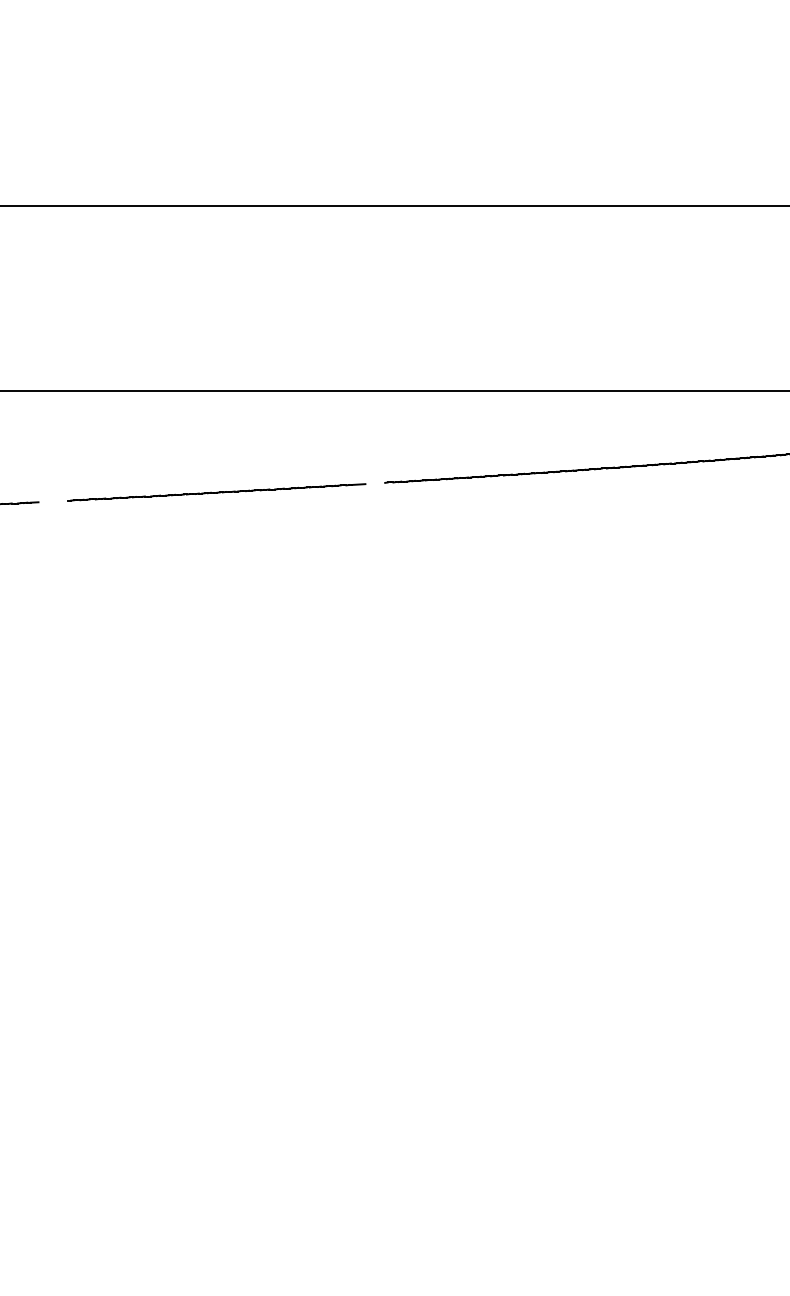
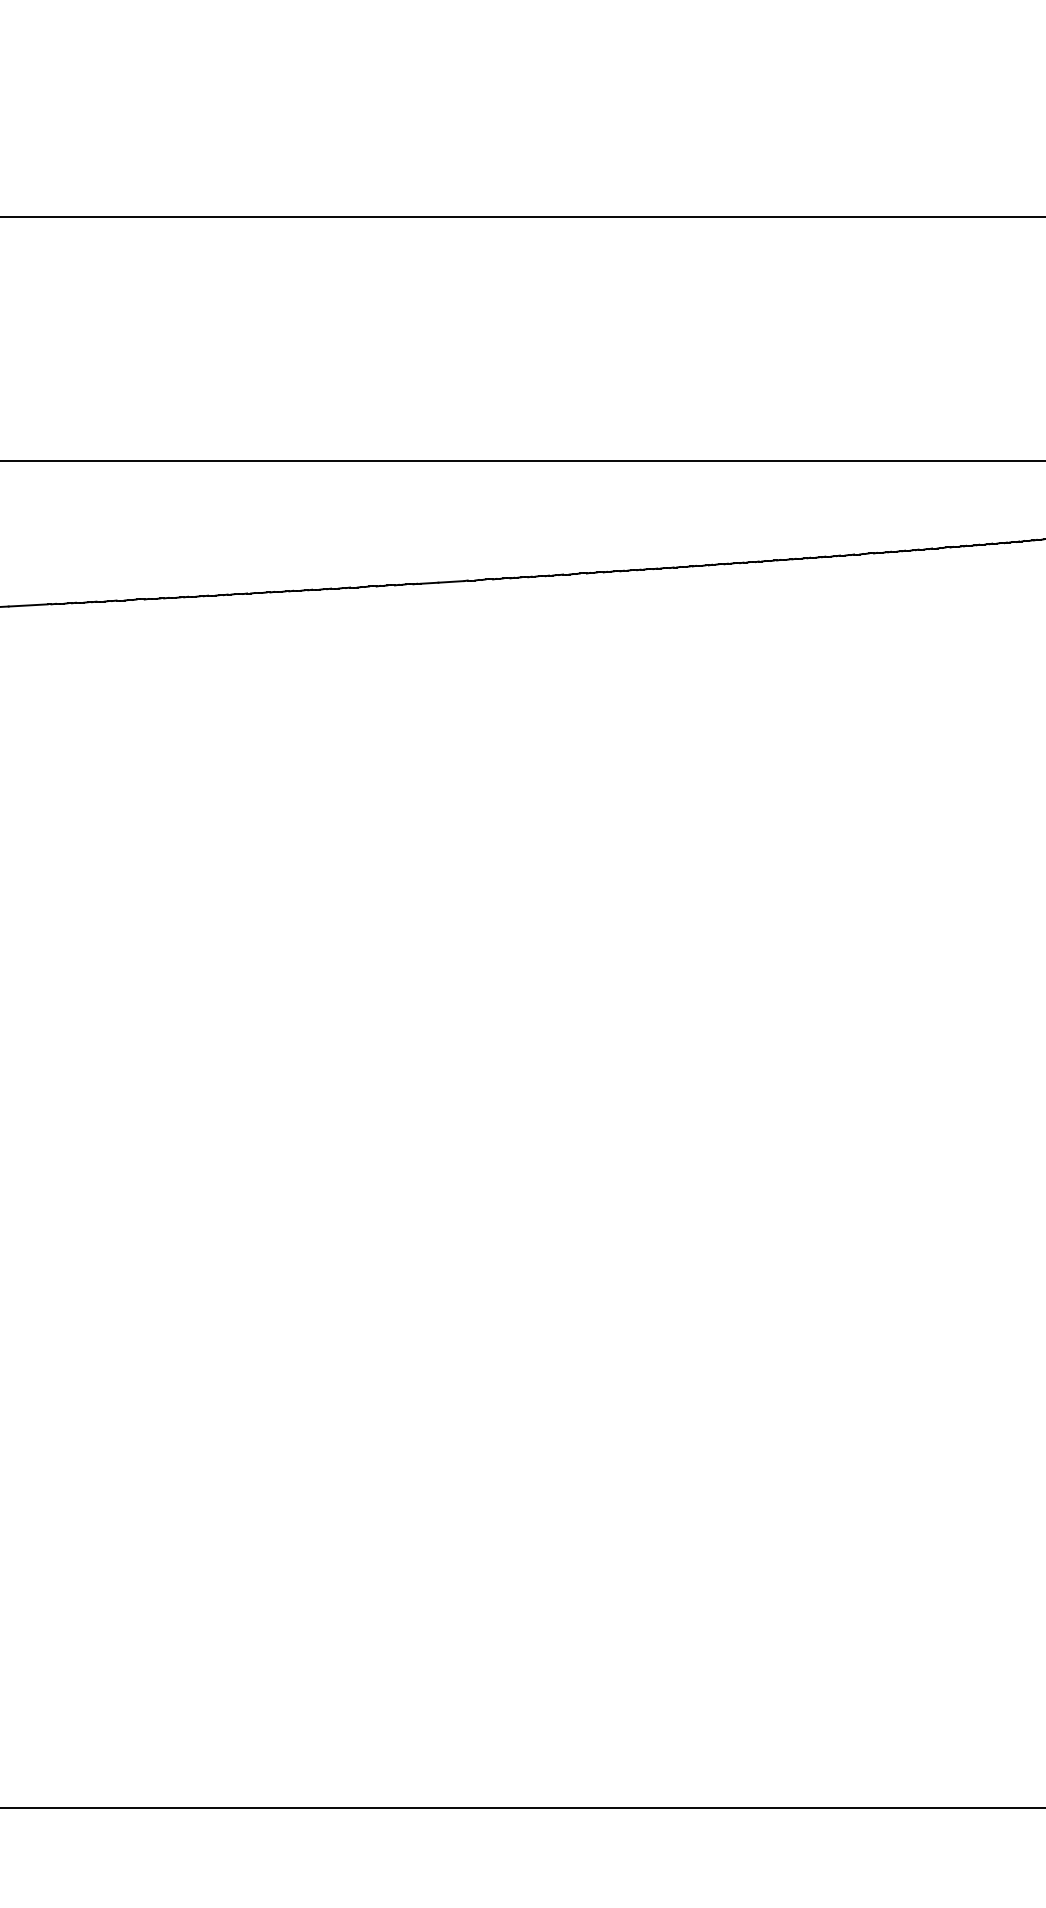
line: (375, 483) -> (451, 581), added
line: (52, 501) -> (27, 605), added

